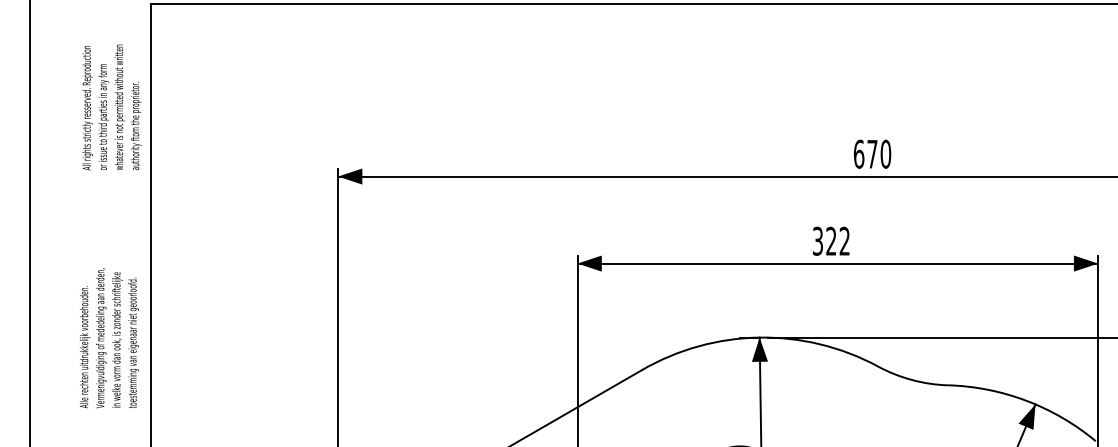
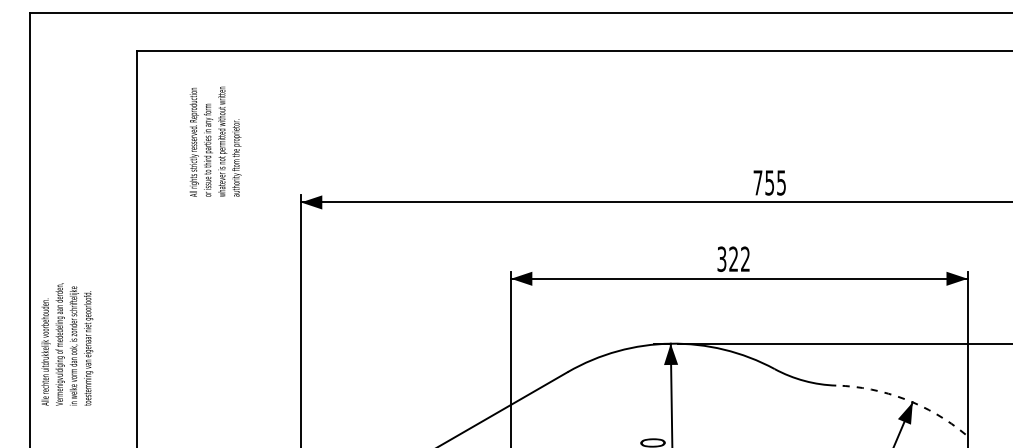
text: (111, 107) -> (215, 141), moved
text: (872, 153) -> (769, 182), 670 -> 755
text: (109, 338) -> (67, 344), moved
arc: (1027, 401) -> (905, 399), solid -> dashed

